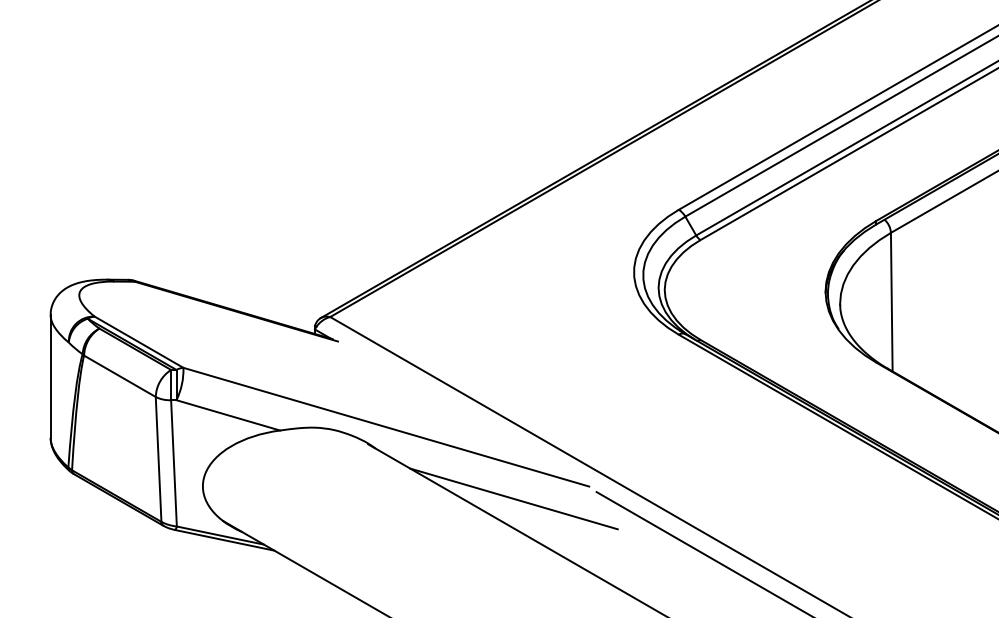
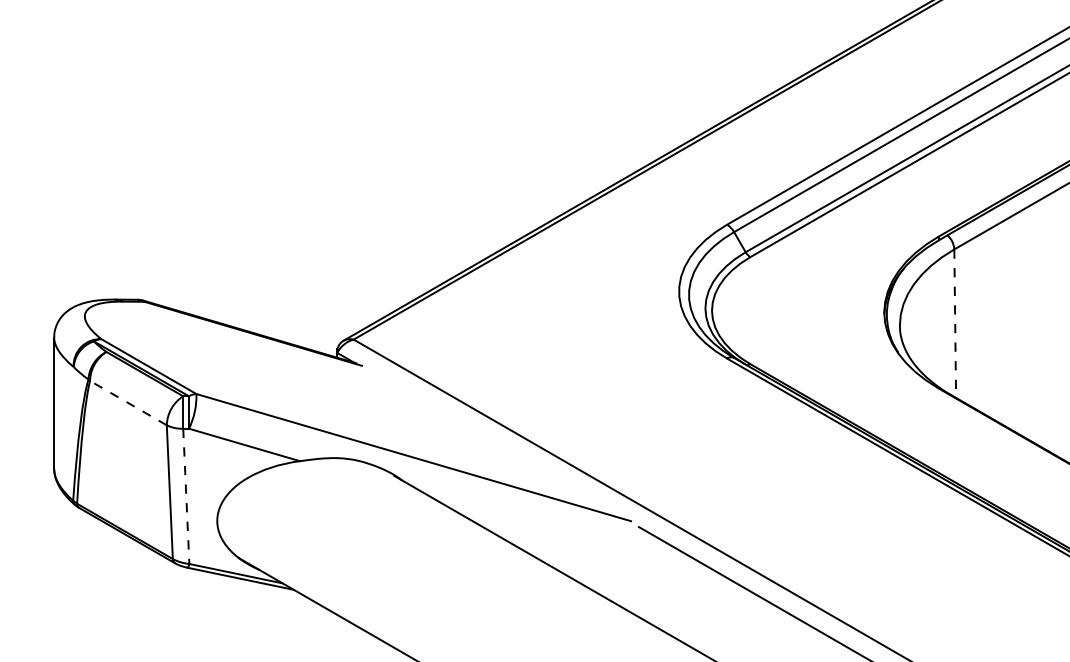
line: (891, 302) -> (954, 324), solid -> dashed
line: (119, 376) -> (127, 403), solid -> dashed
line: (174, 463) -> (186, 496), solid -> dashed
line: (513, 498) -> (549, 533), removed

